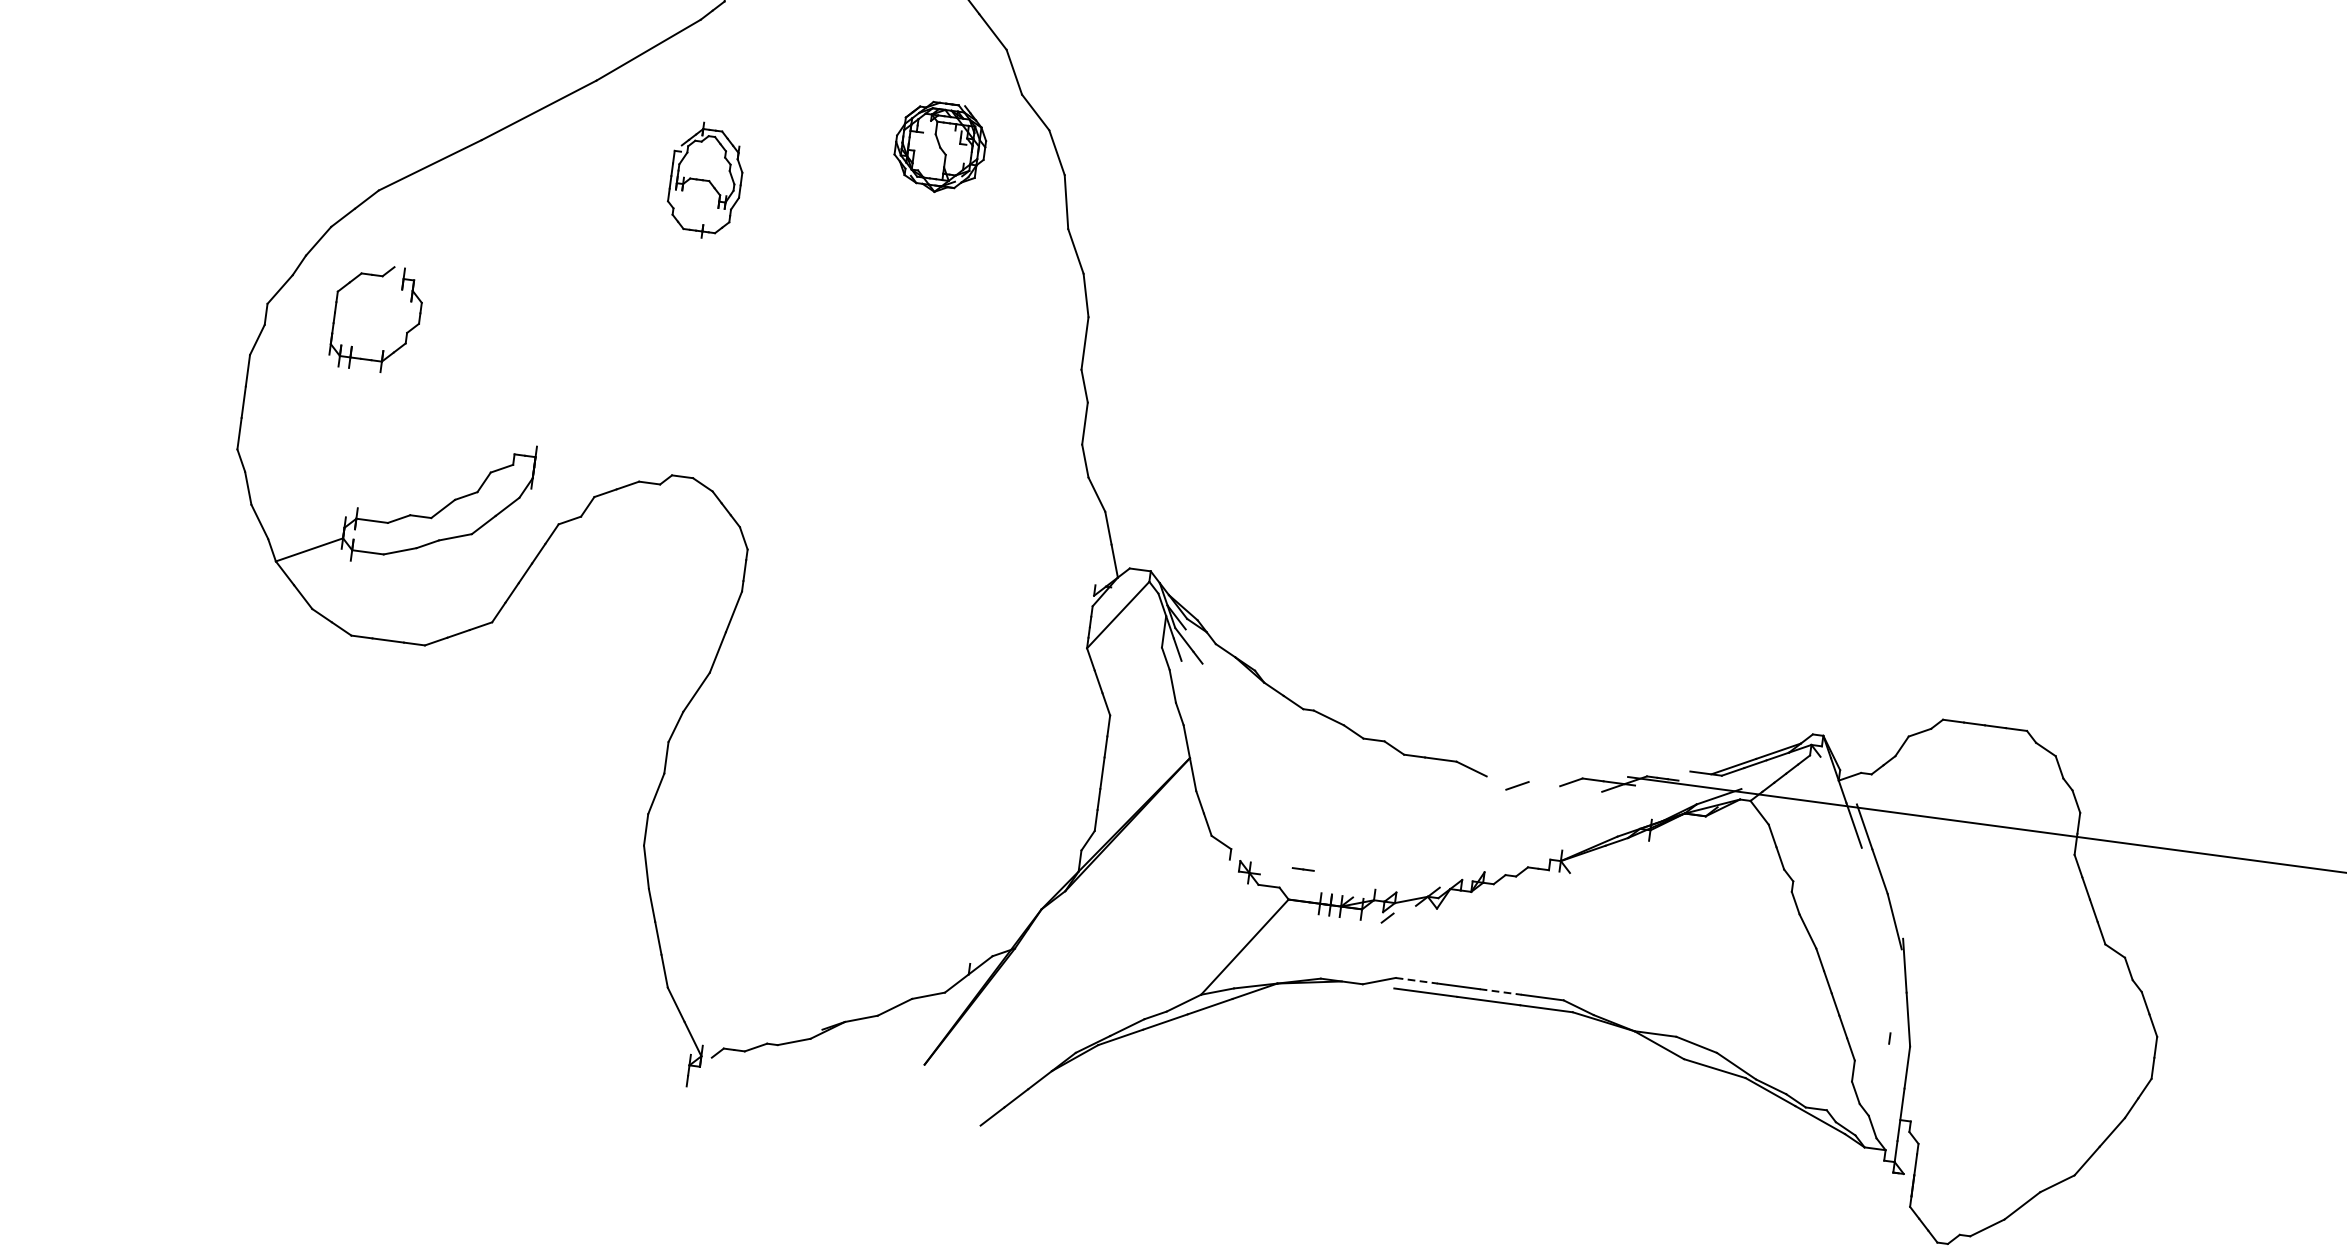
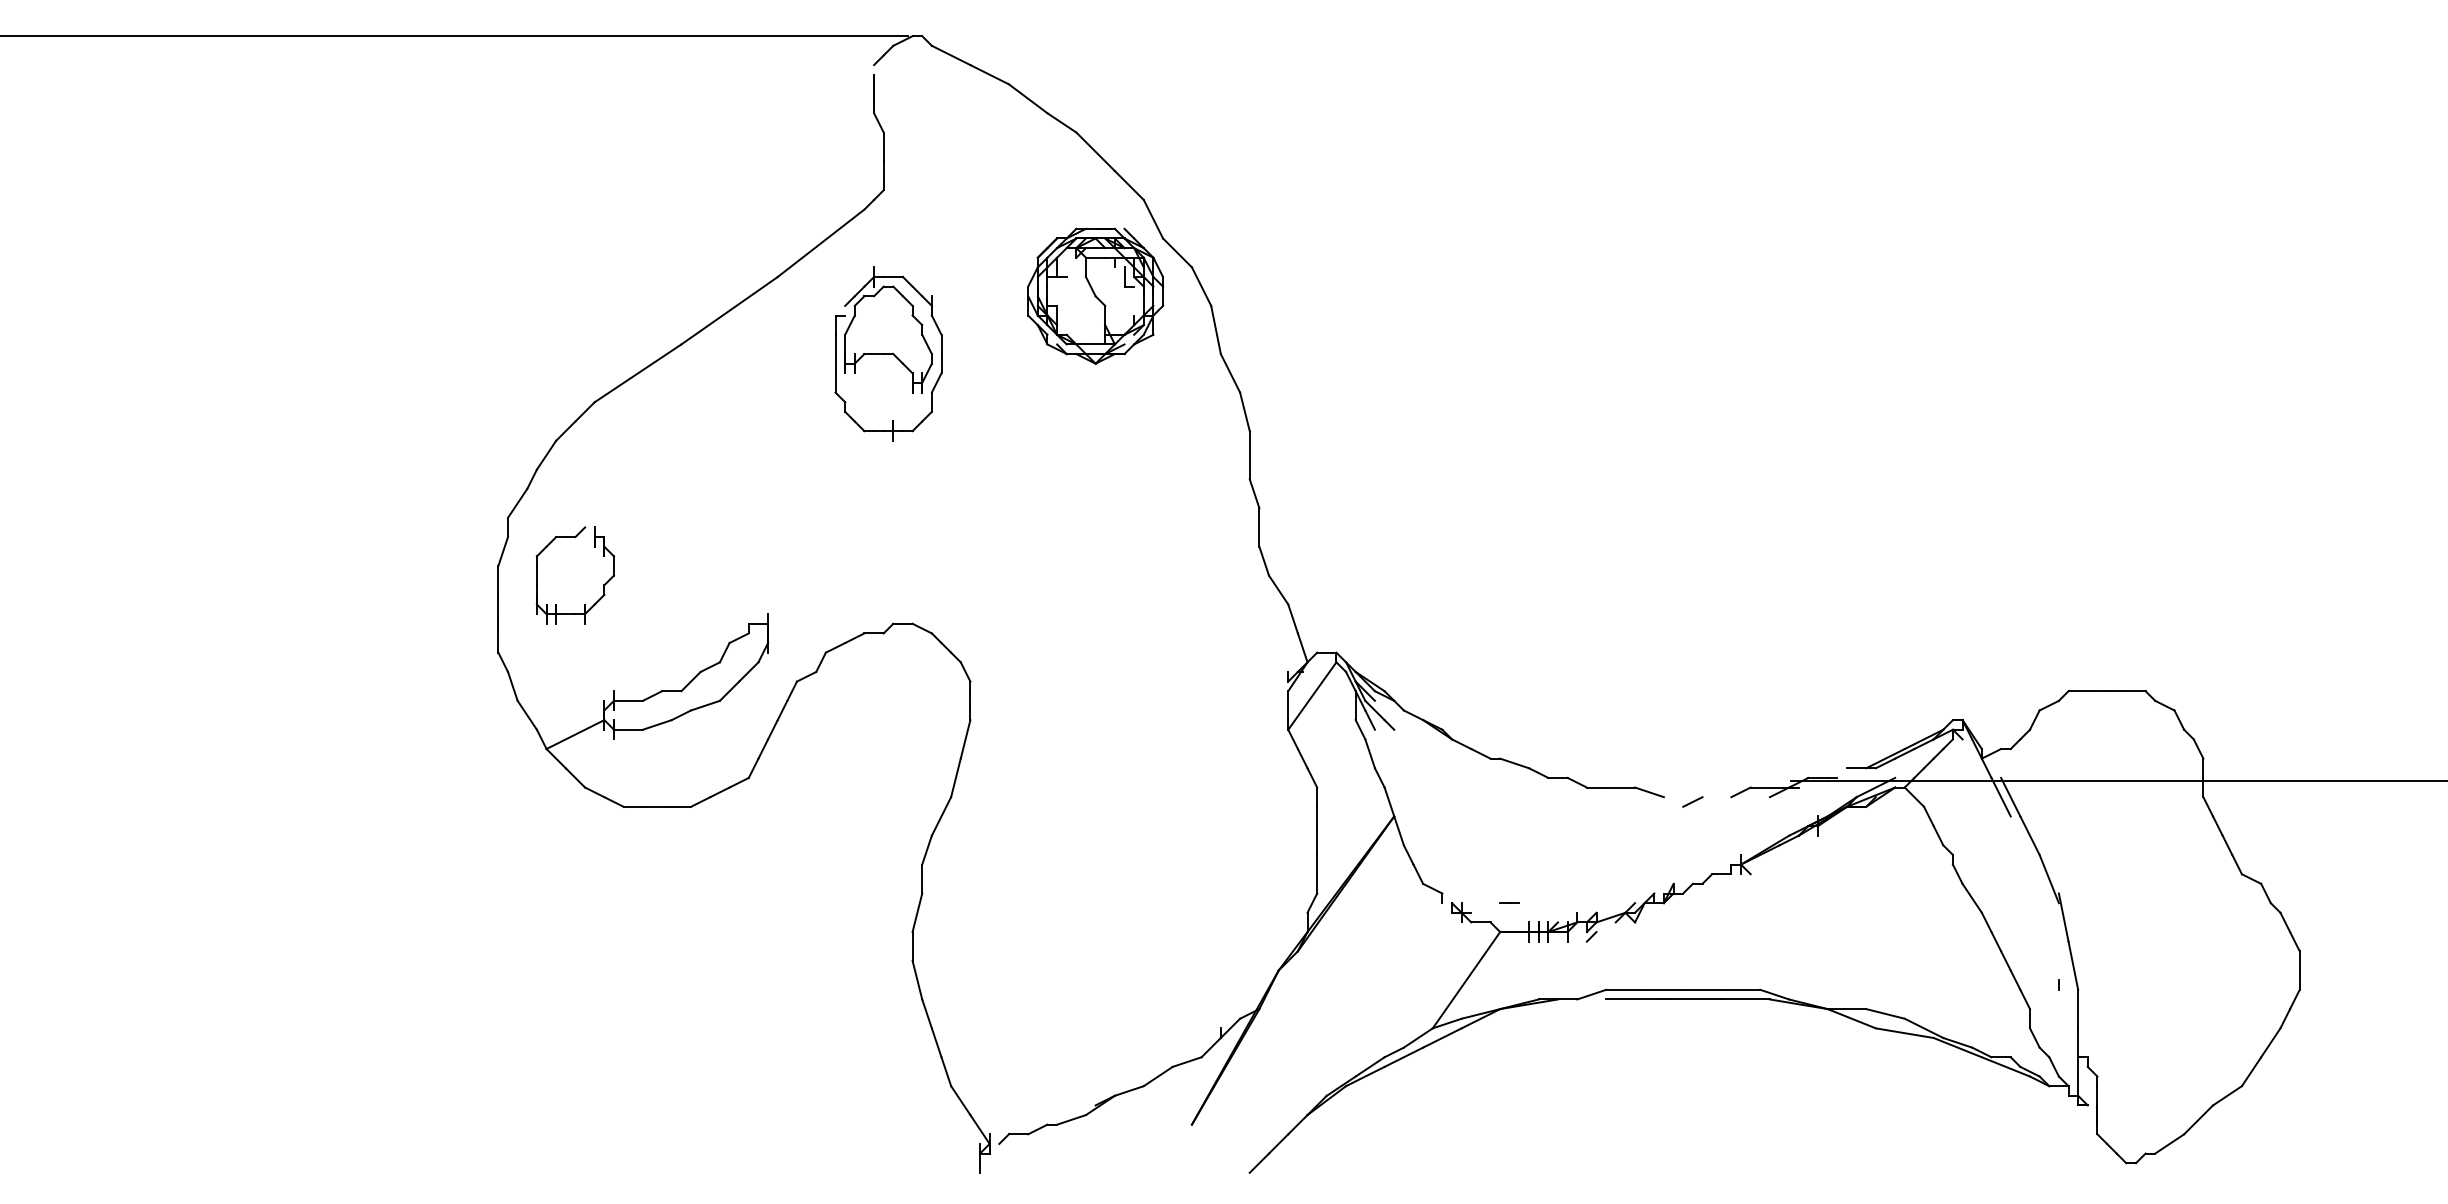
part: (940, 146) -> (1095, 295), size x1.67
part: (706, 180) -> (888, 353), size x1.67
part: (406, 332) -> (603, 584), moved
line: (1416, 980) -> (1625, 989), dashed -> solid
line: (1500, 991) -> (1702, 989), dashed -> solid

